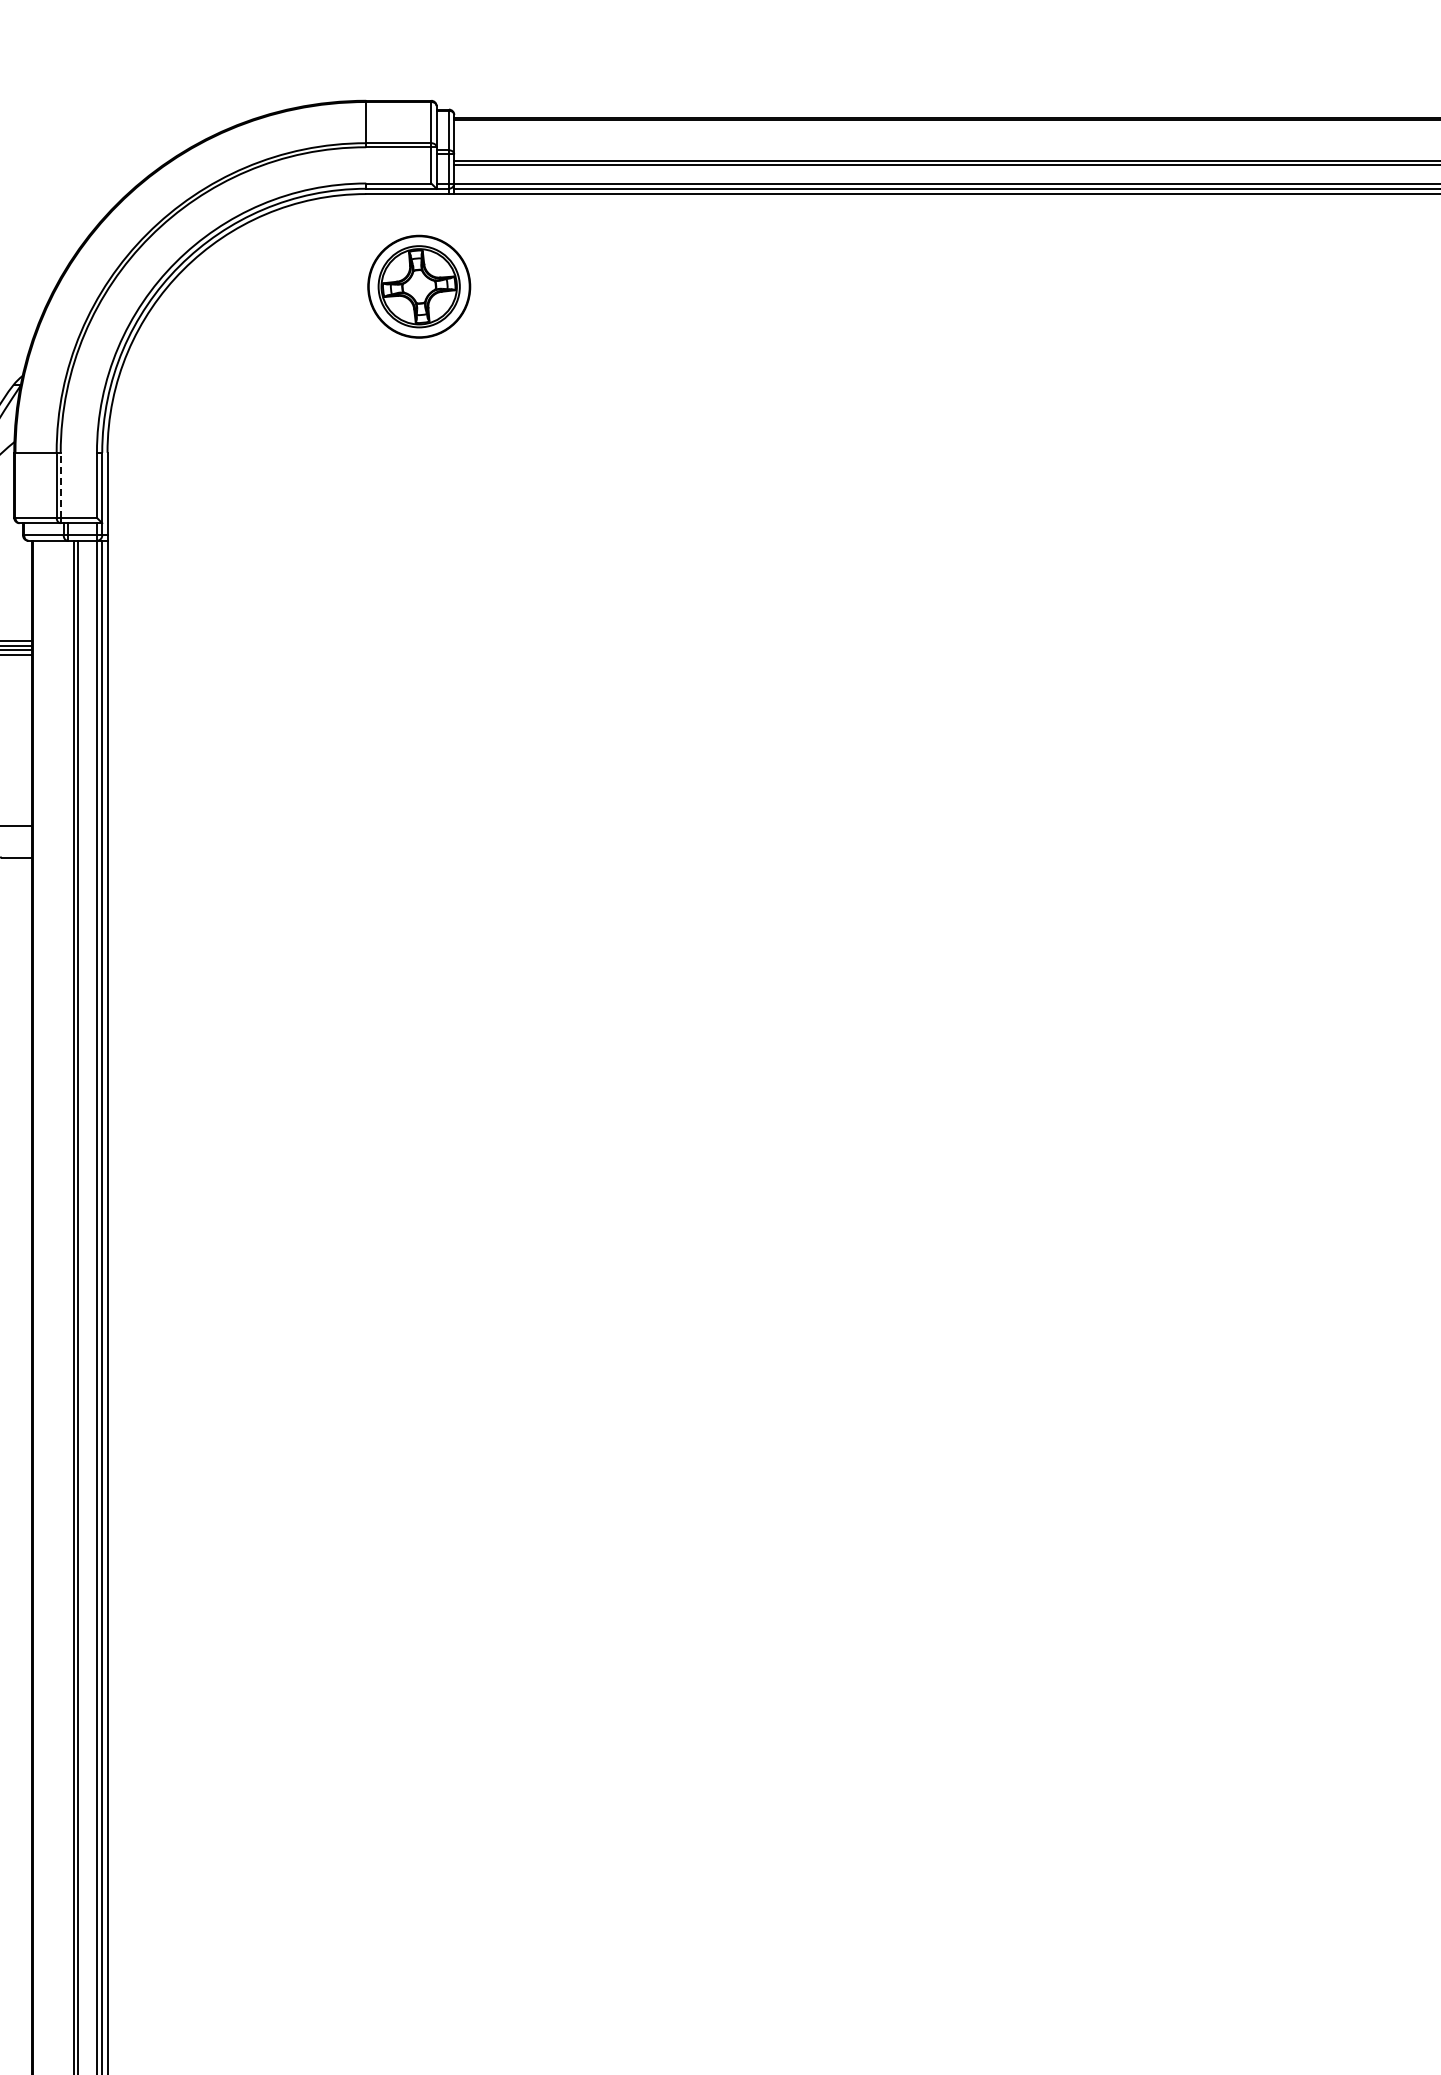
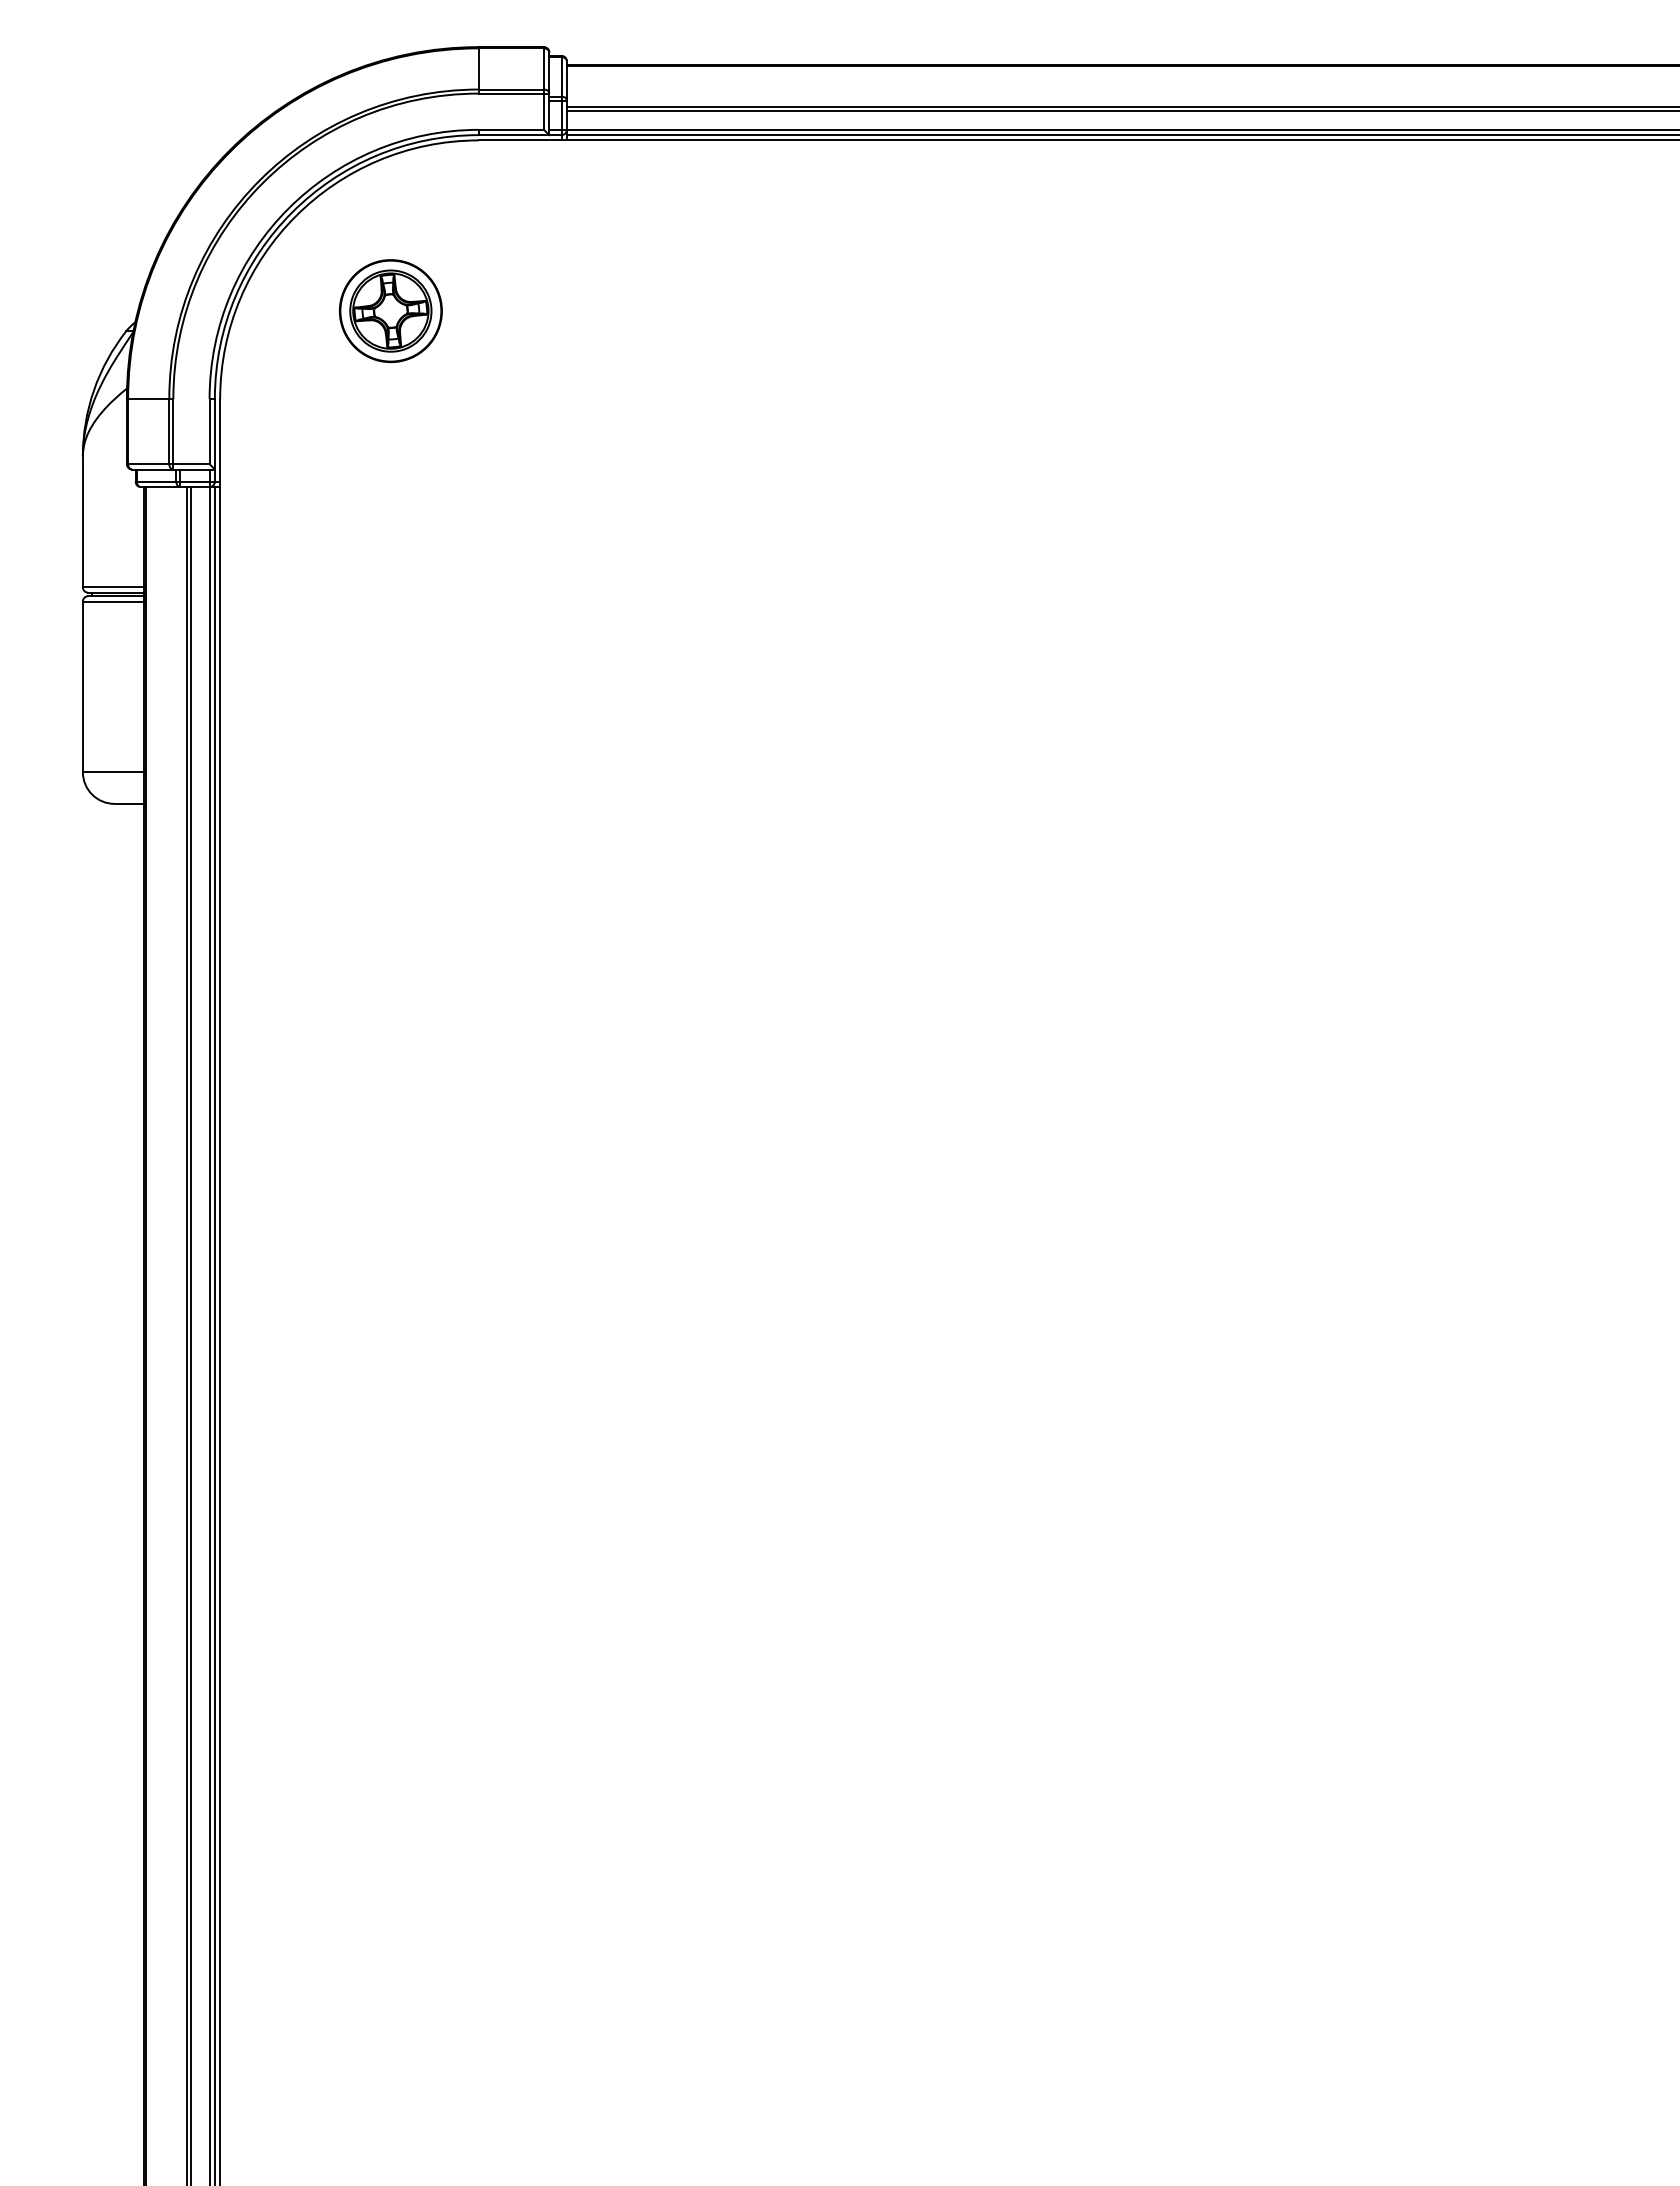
part: (418, 286) -> (390, 310), moved
line: (60, 485) -> (173, 431), dashed -> solid

